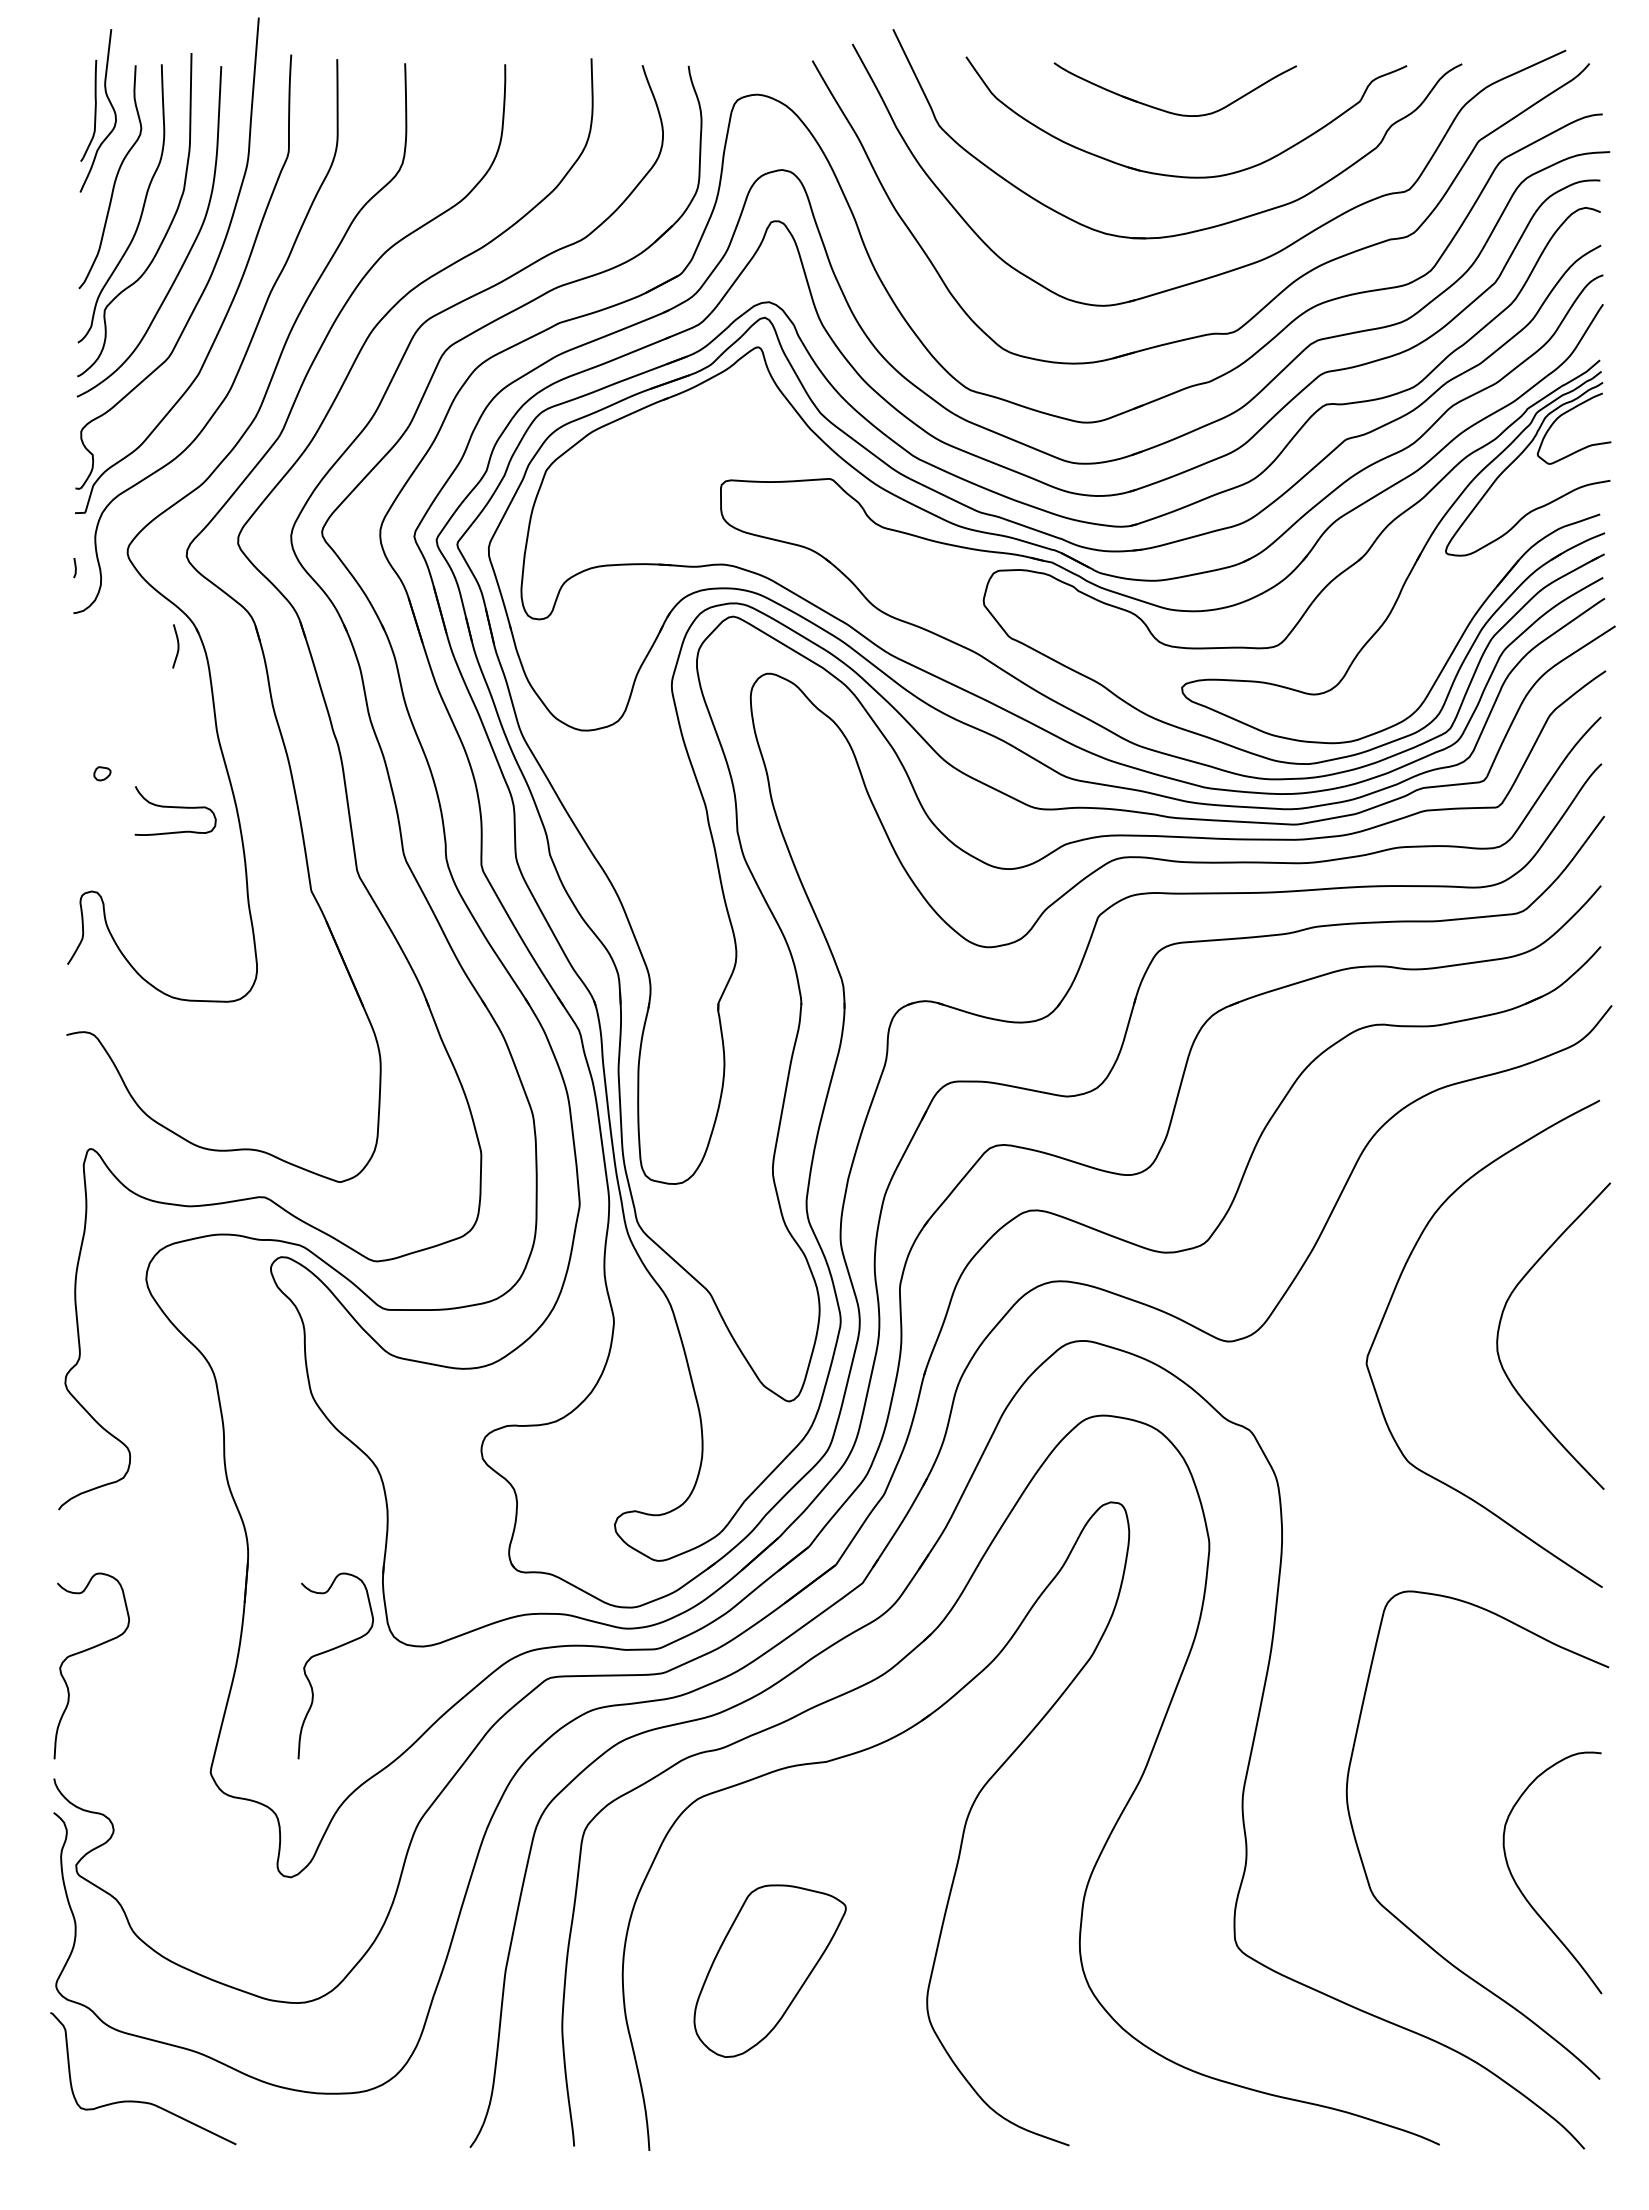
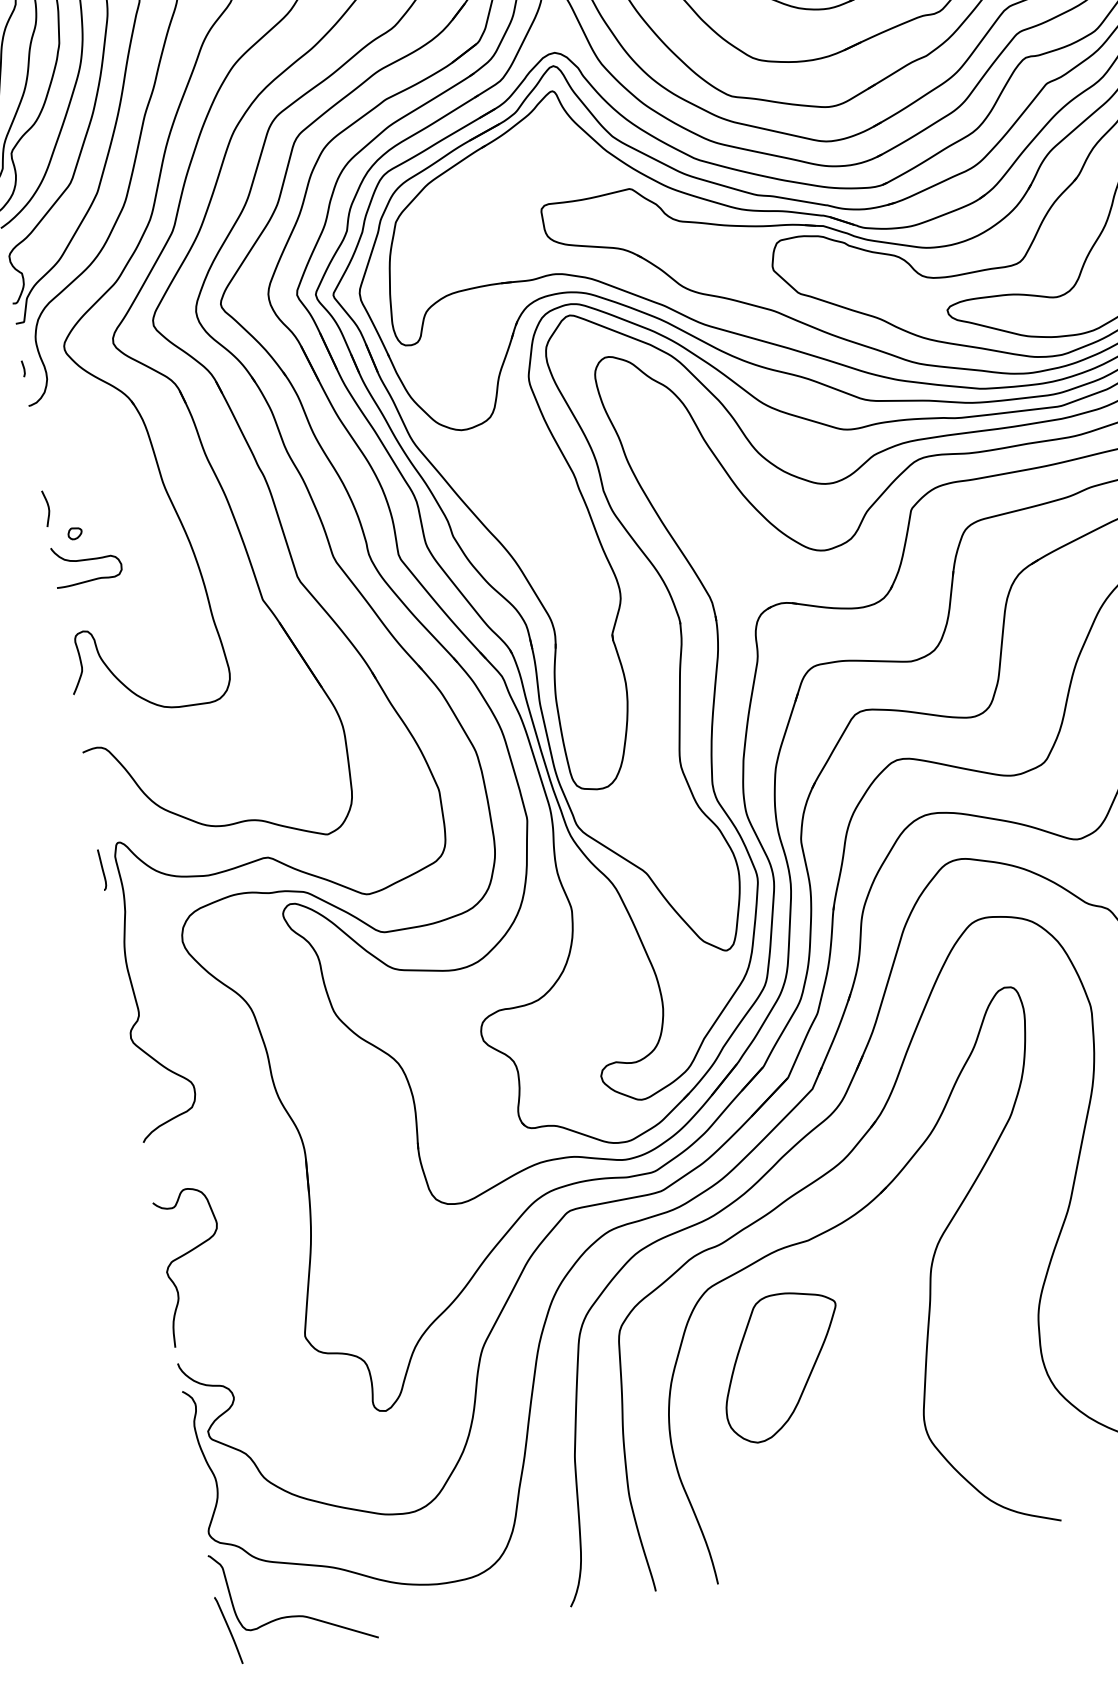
curve: (177, 646) -> (48, 508), moved
curve: (175, 808) -> (86, 560), moved
curve: (65, 1178) -> (102, 870), added
curve: (329, 1651) -> (385, 1220), removed
part: (769, 1970) -> (781, 1365), moved
curve: (59, 2104) -> (228, 1629), added

